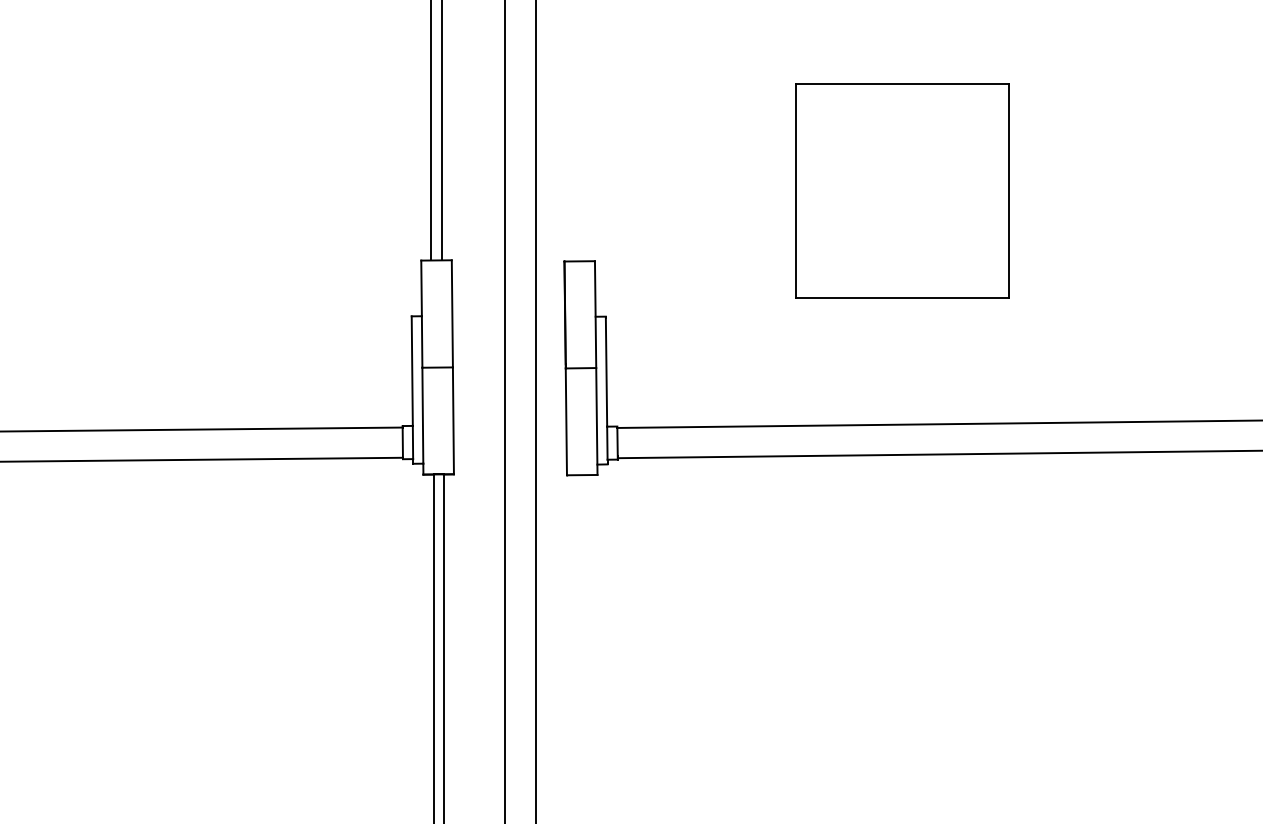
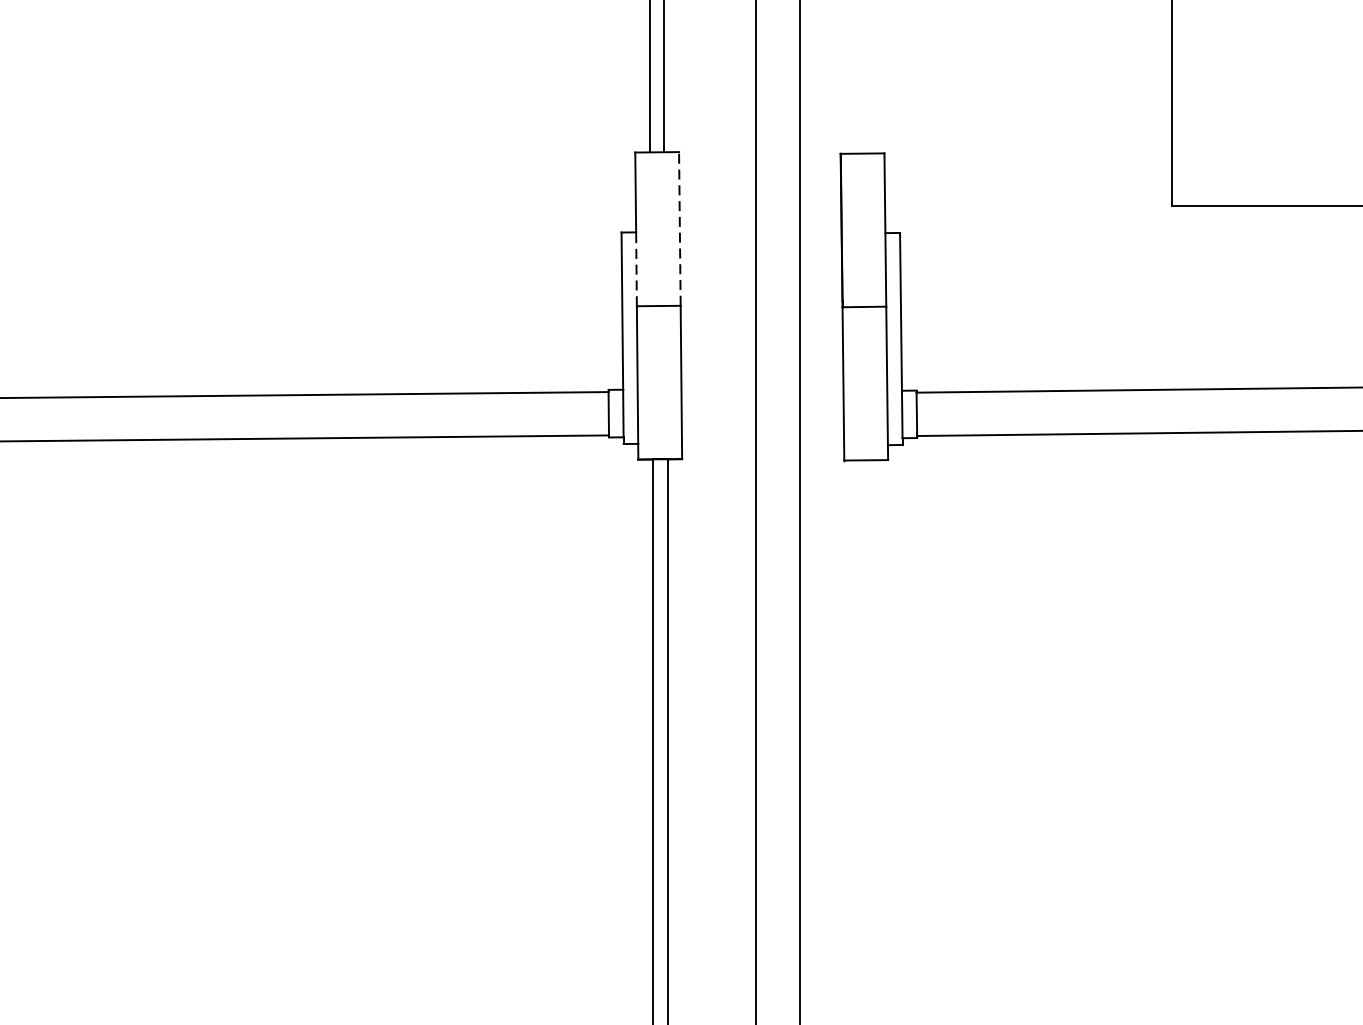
line: (452, 313) -> (680, 228), solid -> dashed
line: (422, 341) -> (637, 268), solid -> dashed

